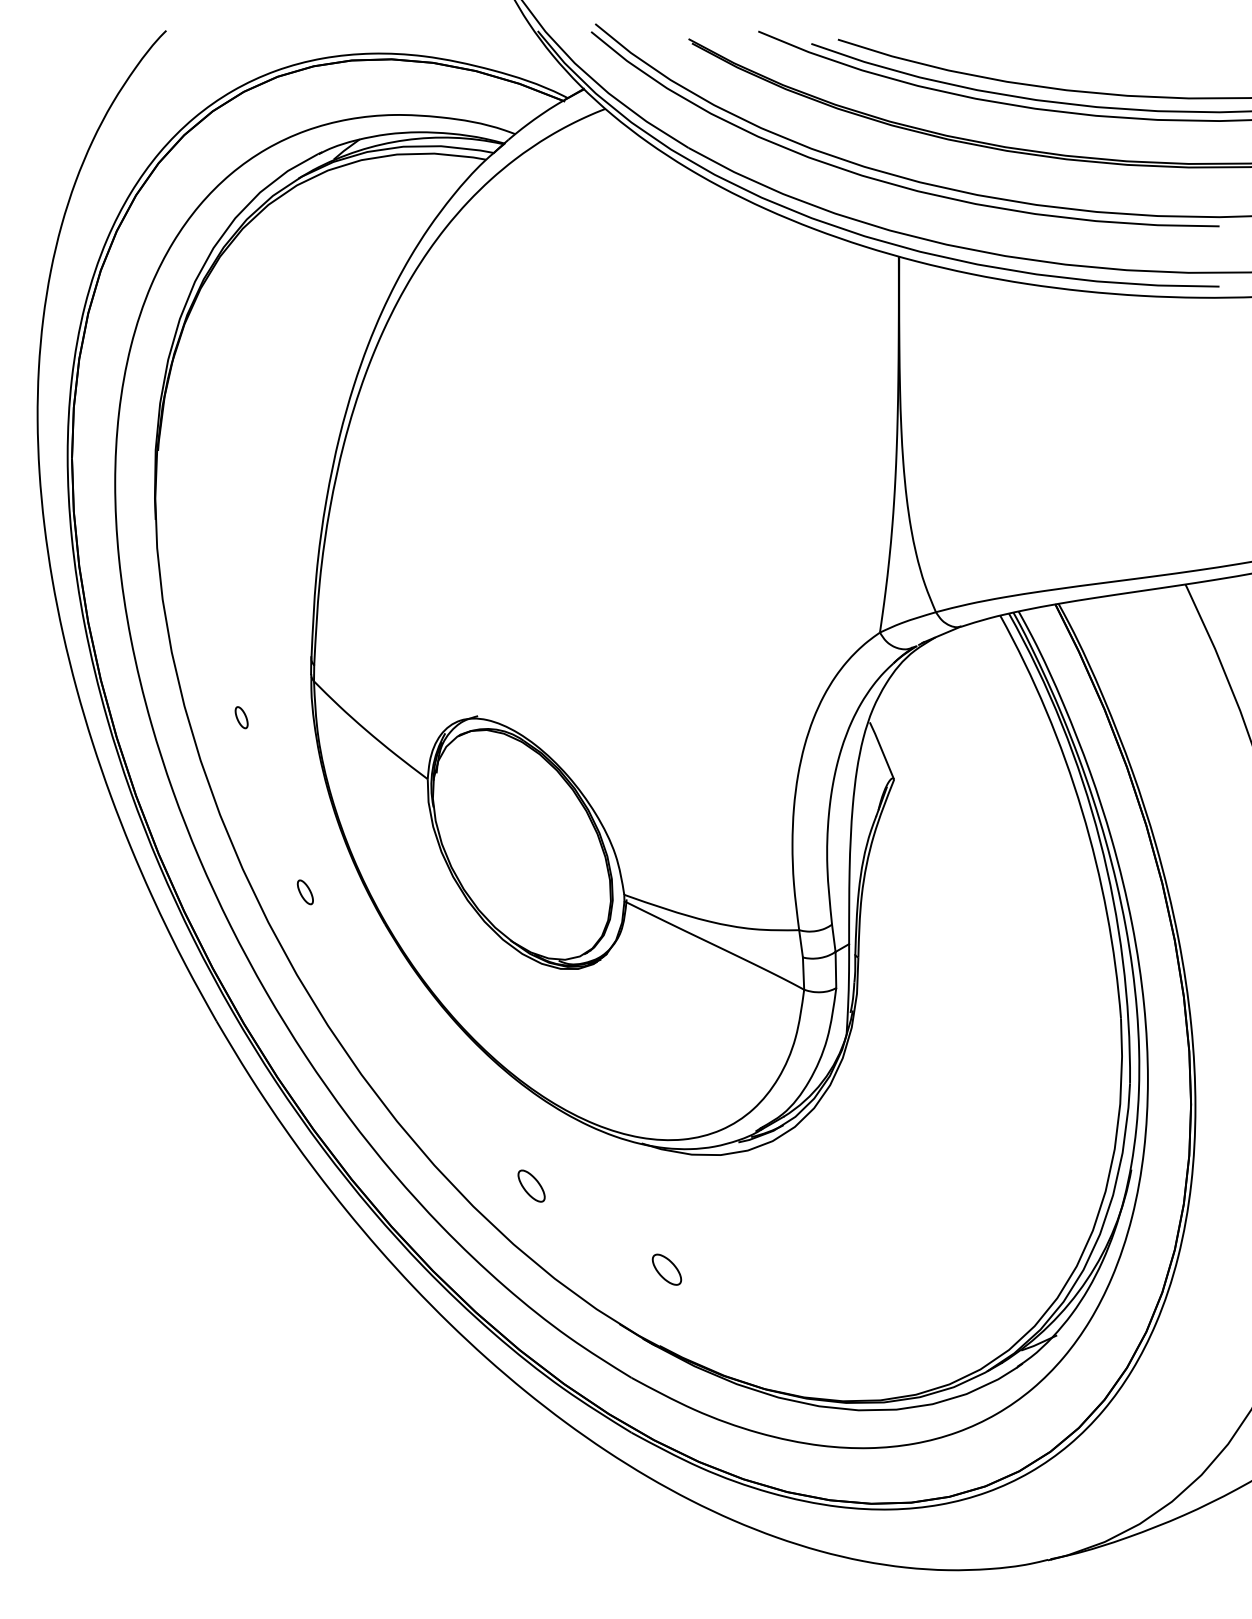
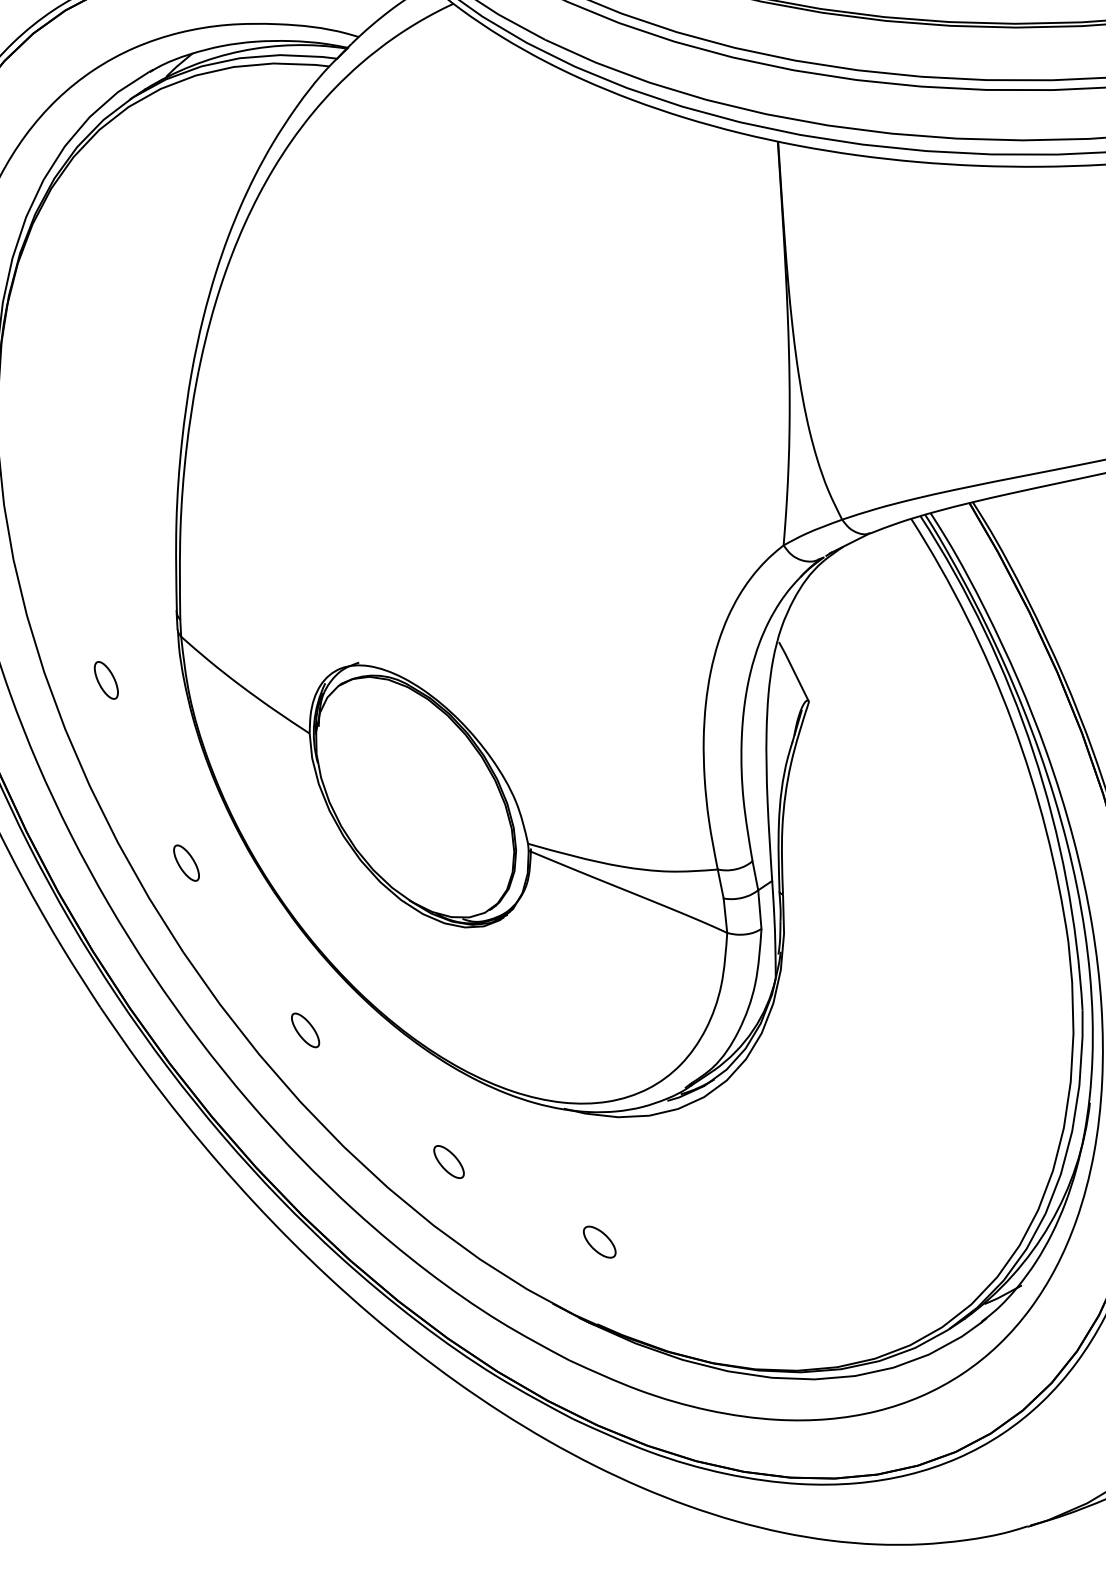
part: (241, 717) -> (106, 680), size x1.67
part: (305, 892) -> (186, 863), size x1.43
part: (405, 1054) -> (304, 1029), added

